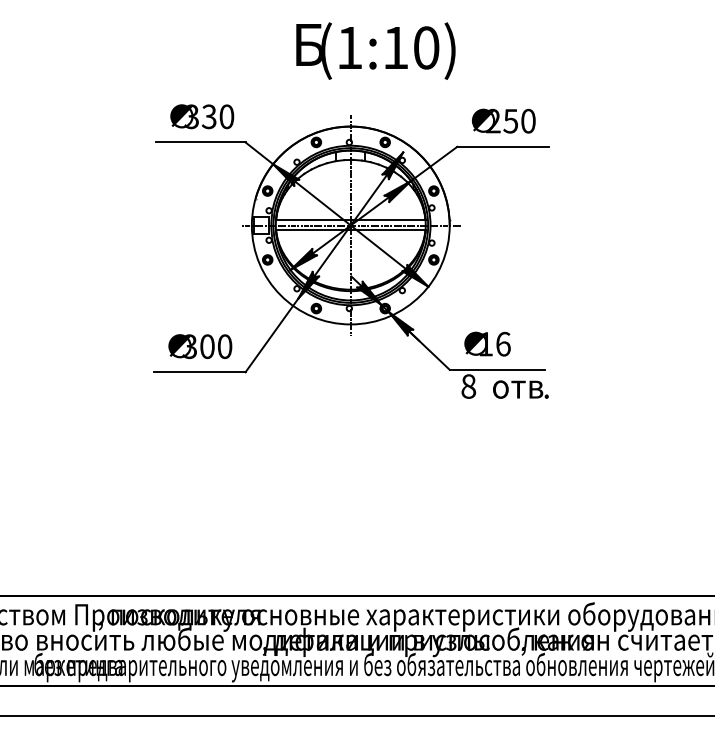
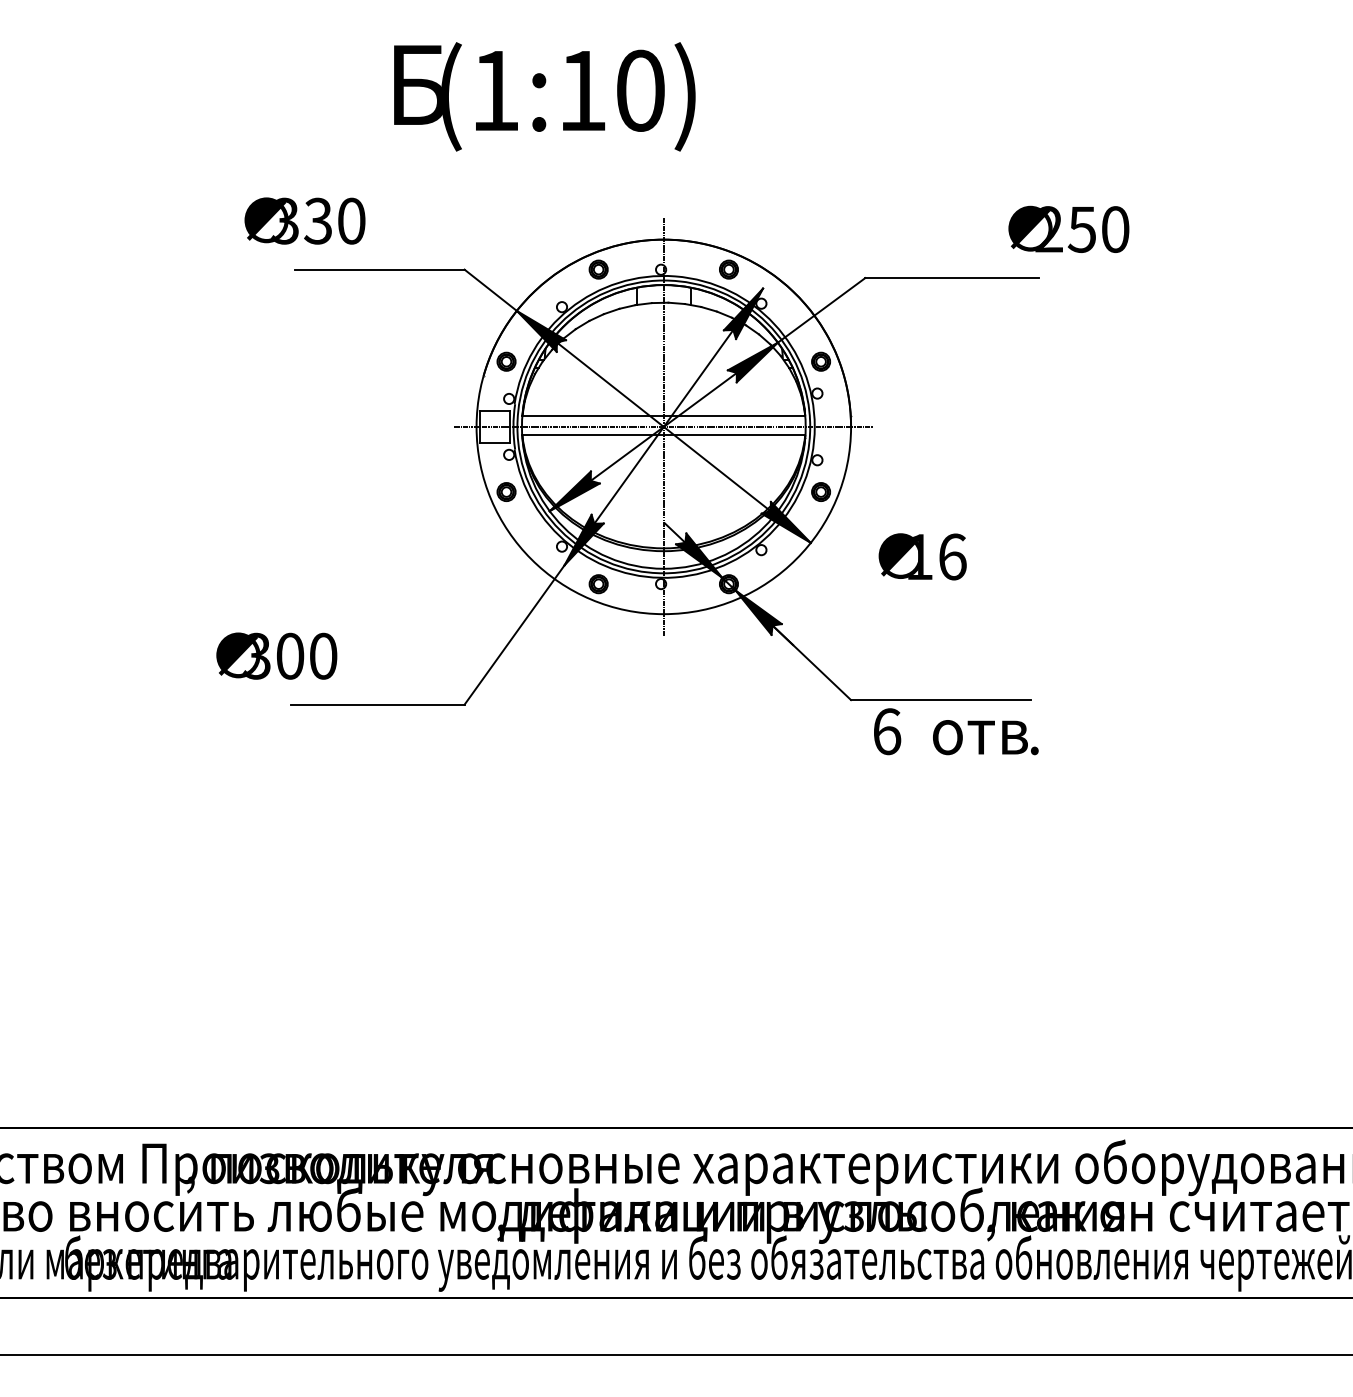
text: (375, 50) -> (544, 95), moved
text: (202, 116) -> (305, 220), moved
text: (503, 120) -> (1068, 228), moved
text: (487, 343) -> (922, 555), moved
text: (200, 346) -> (277, 655), moved
text: (468, 386) -> (886, 731), 8 -> 6

